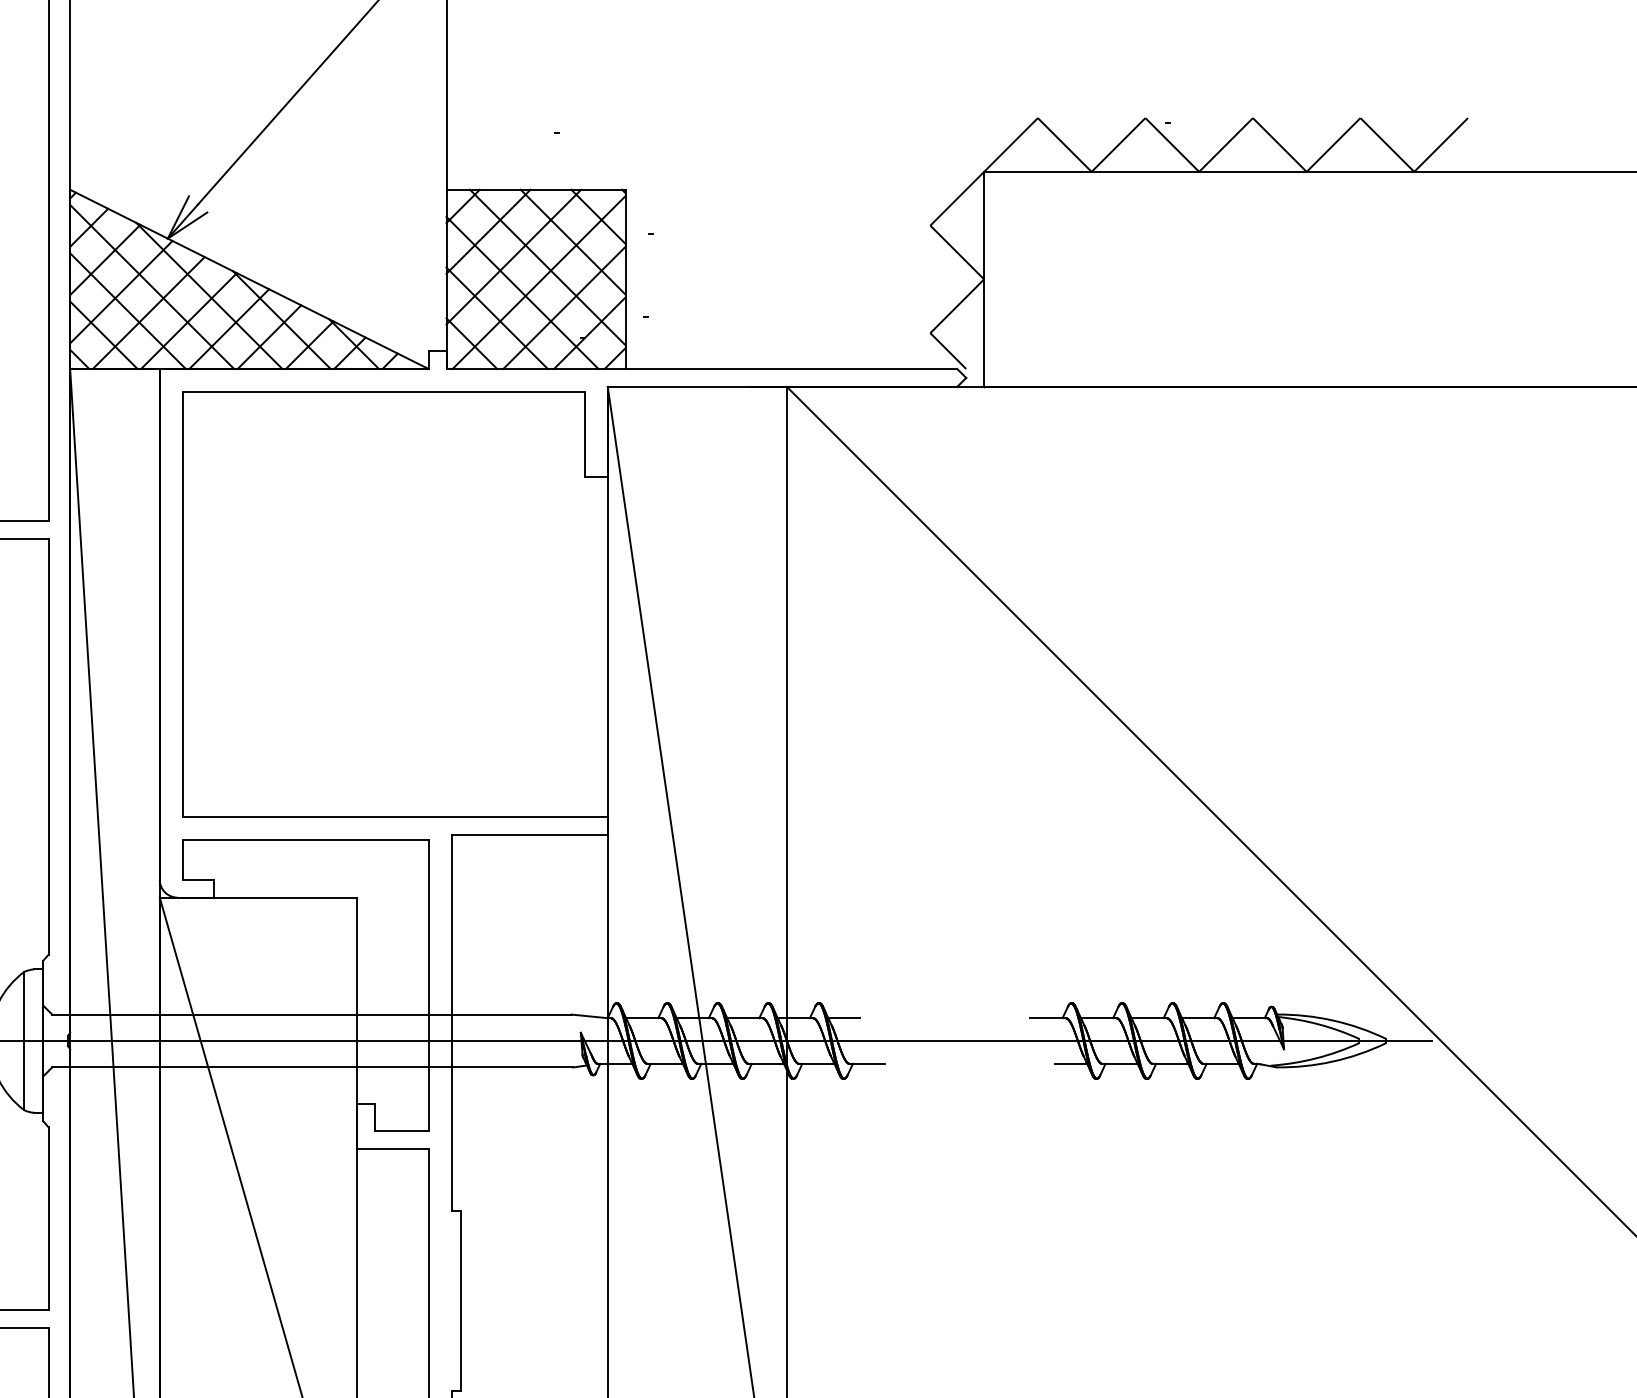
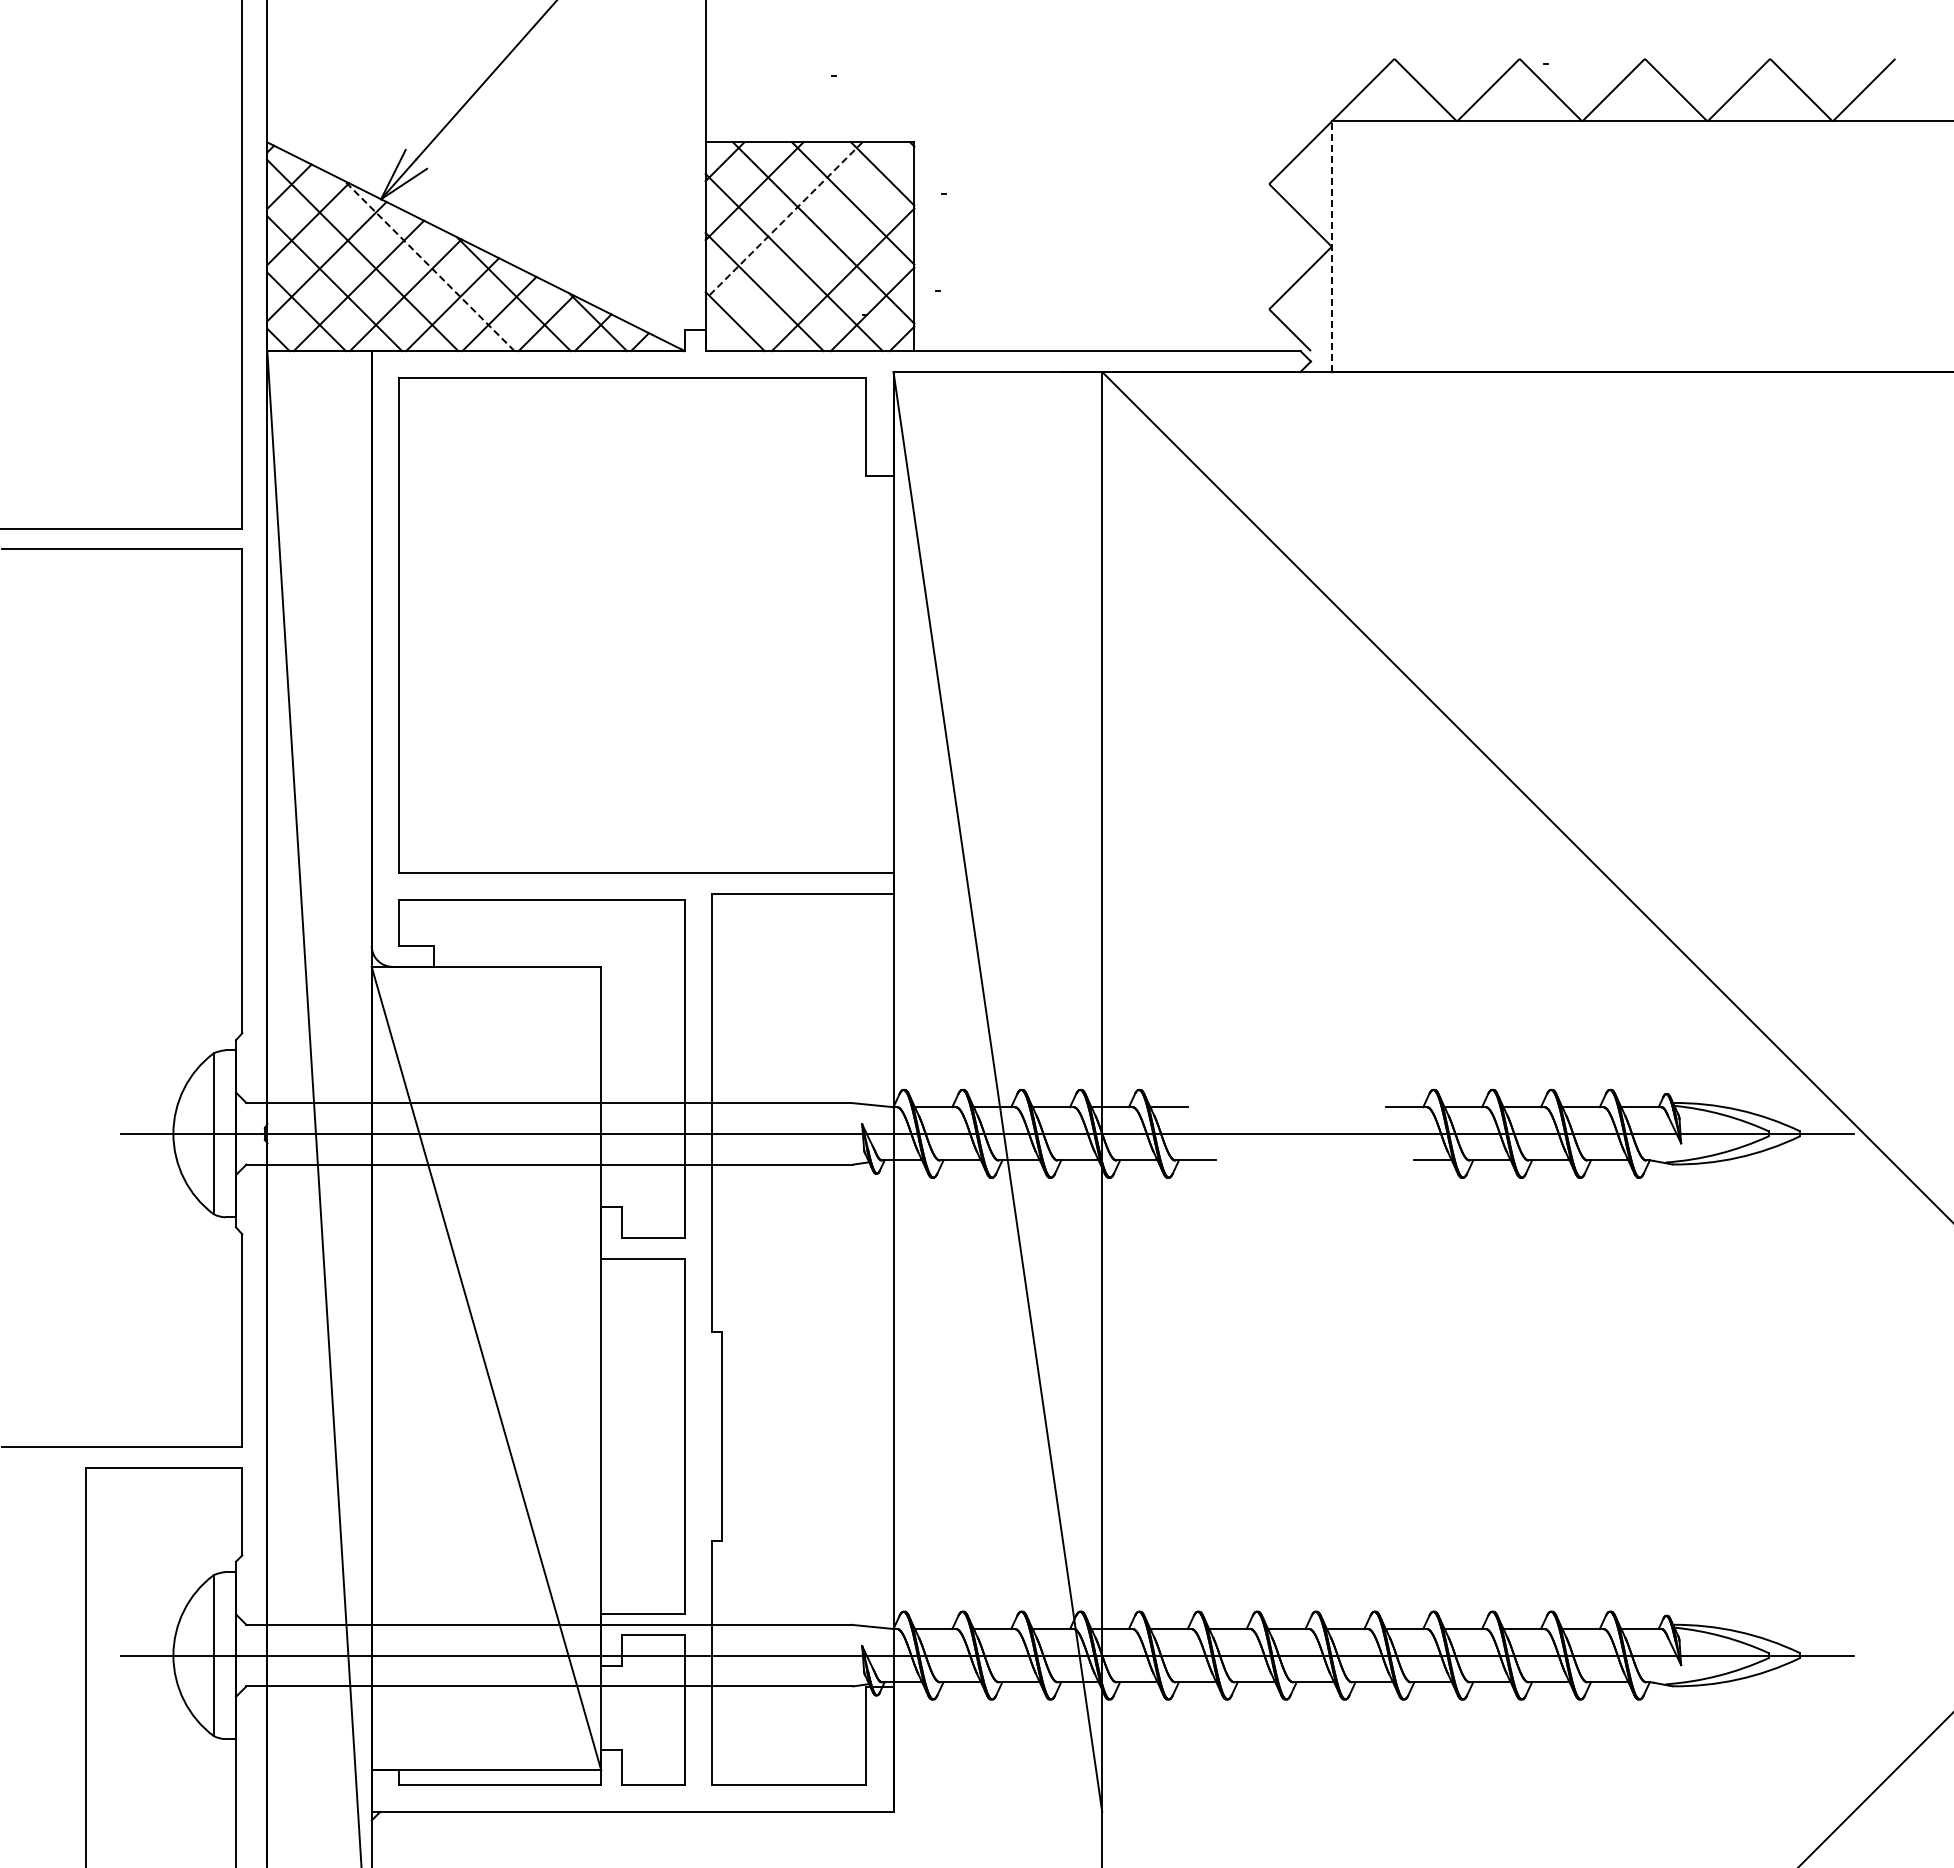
line: (514, 256) -> (784, 220), solid -> dashed
line: (983, 279) -> (1331, 246), solid -> dashed
line: (539, 282) -> (813, 250), removed
line: (209, 295) -> (429, 265), solid -> dashed

